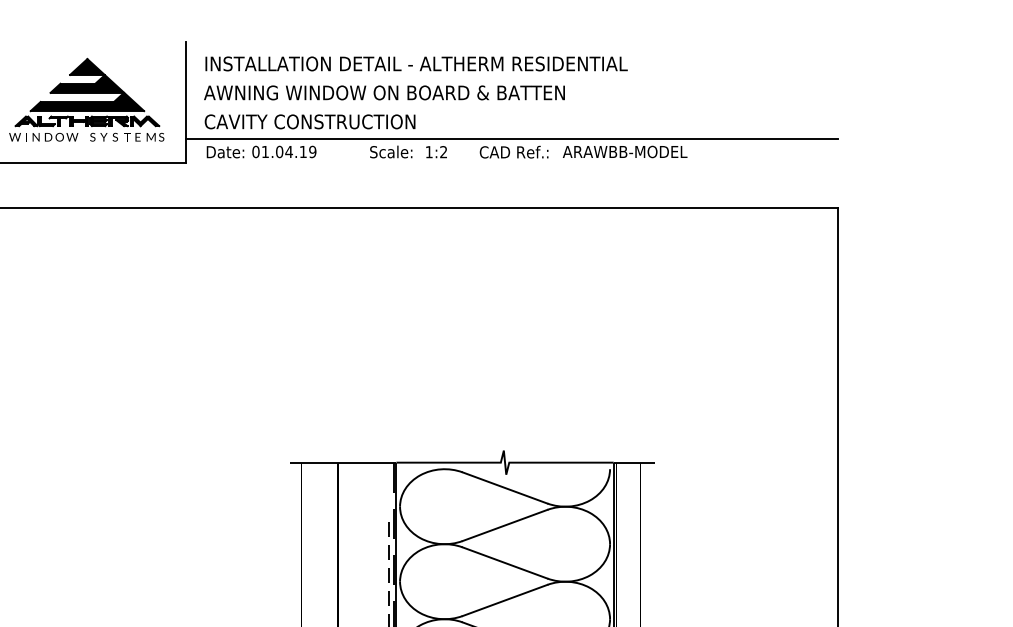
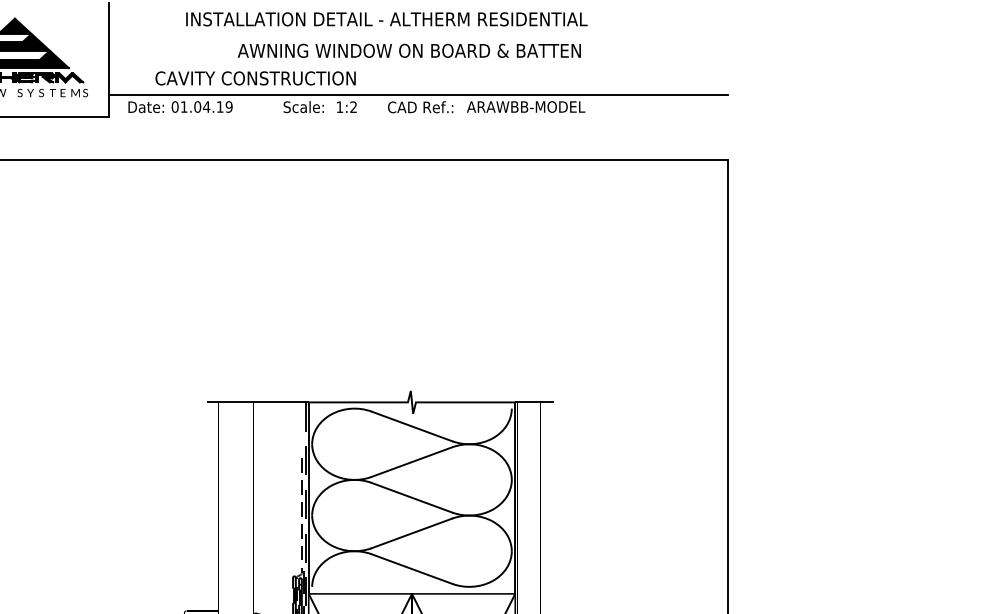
text: (416, 64) -> (386, 19), moved
text: (383, 92) -> (408, 50), moved
text: (309, 121) -> (255, 78), moved

